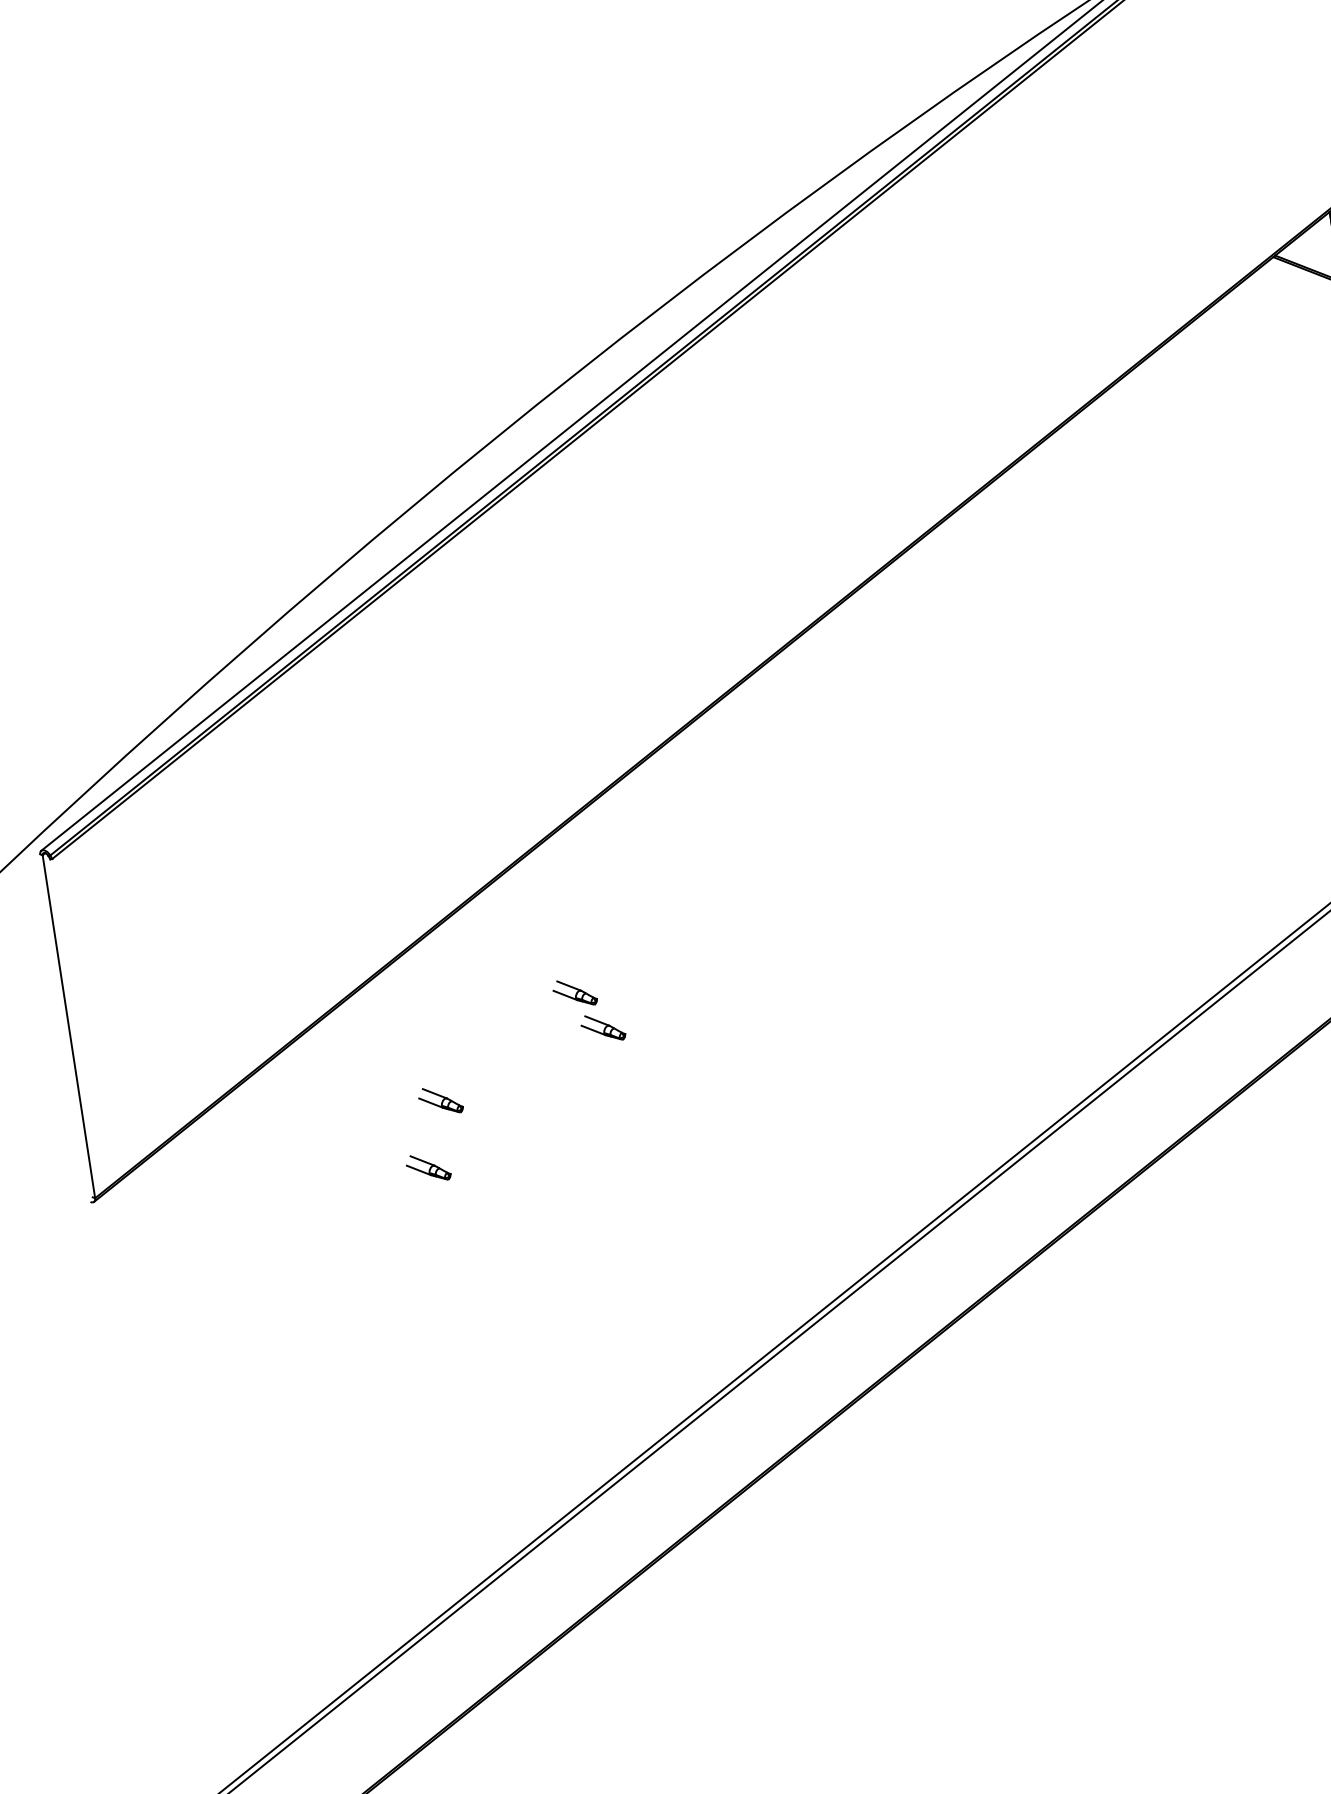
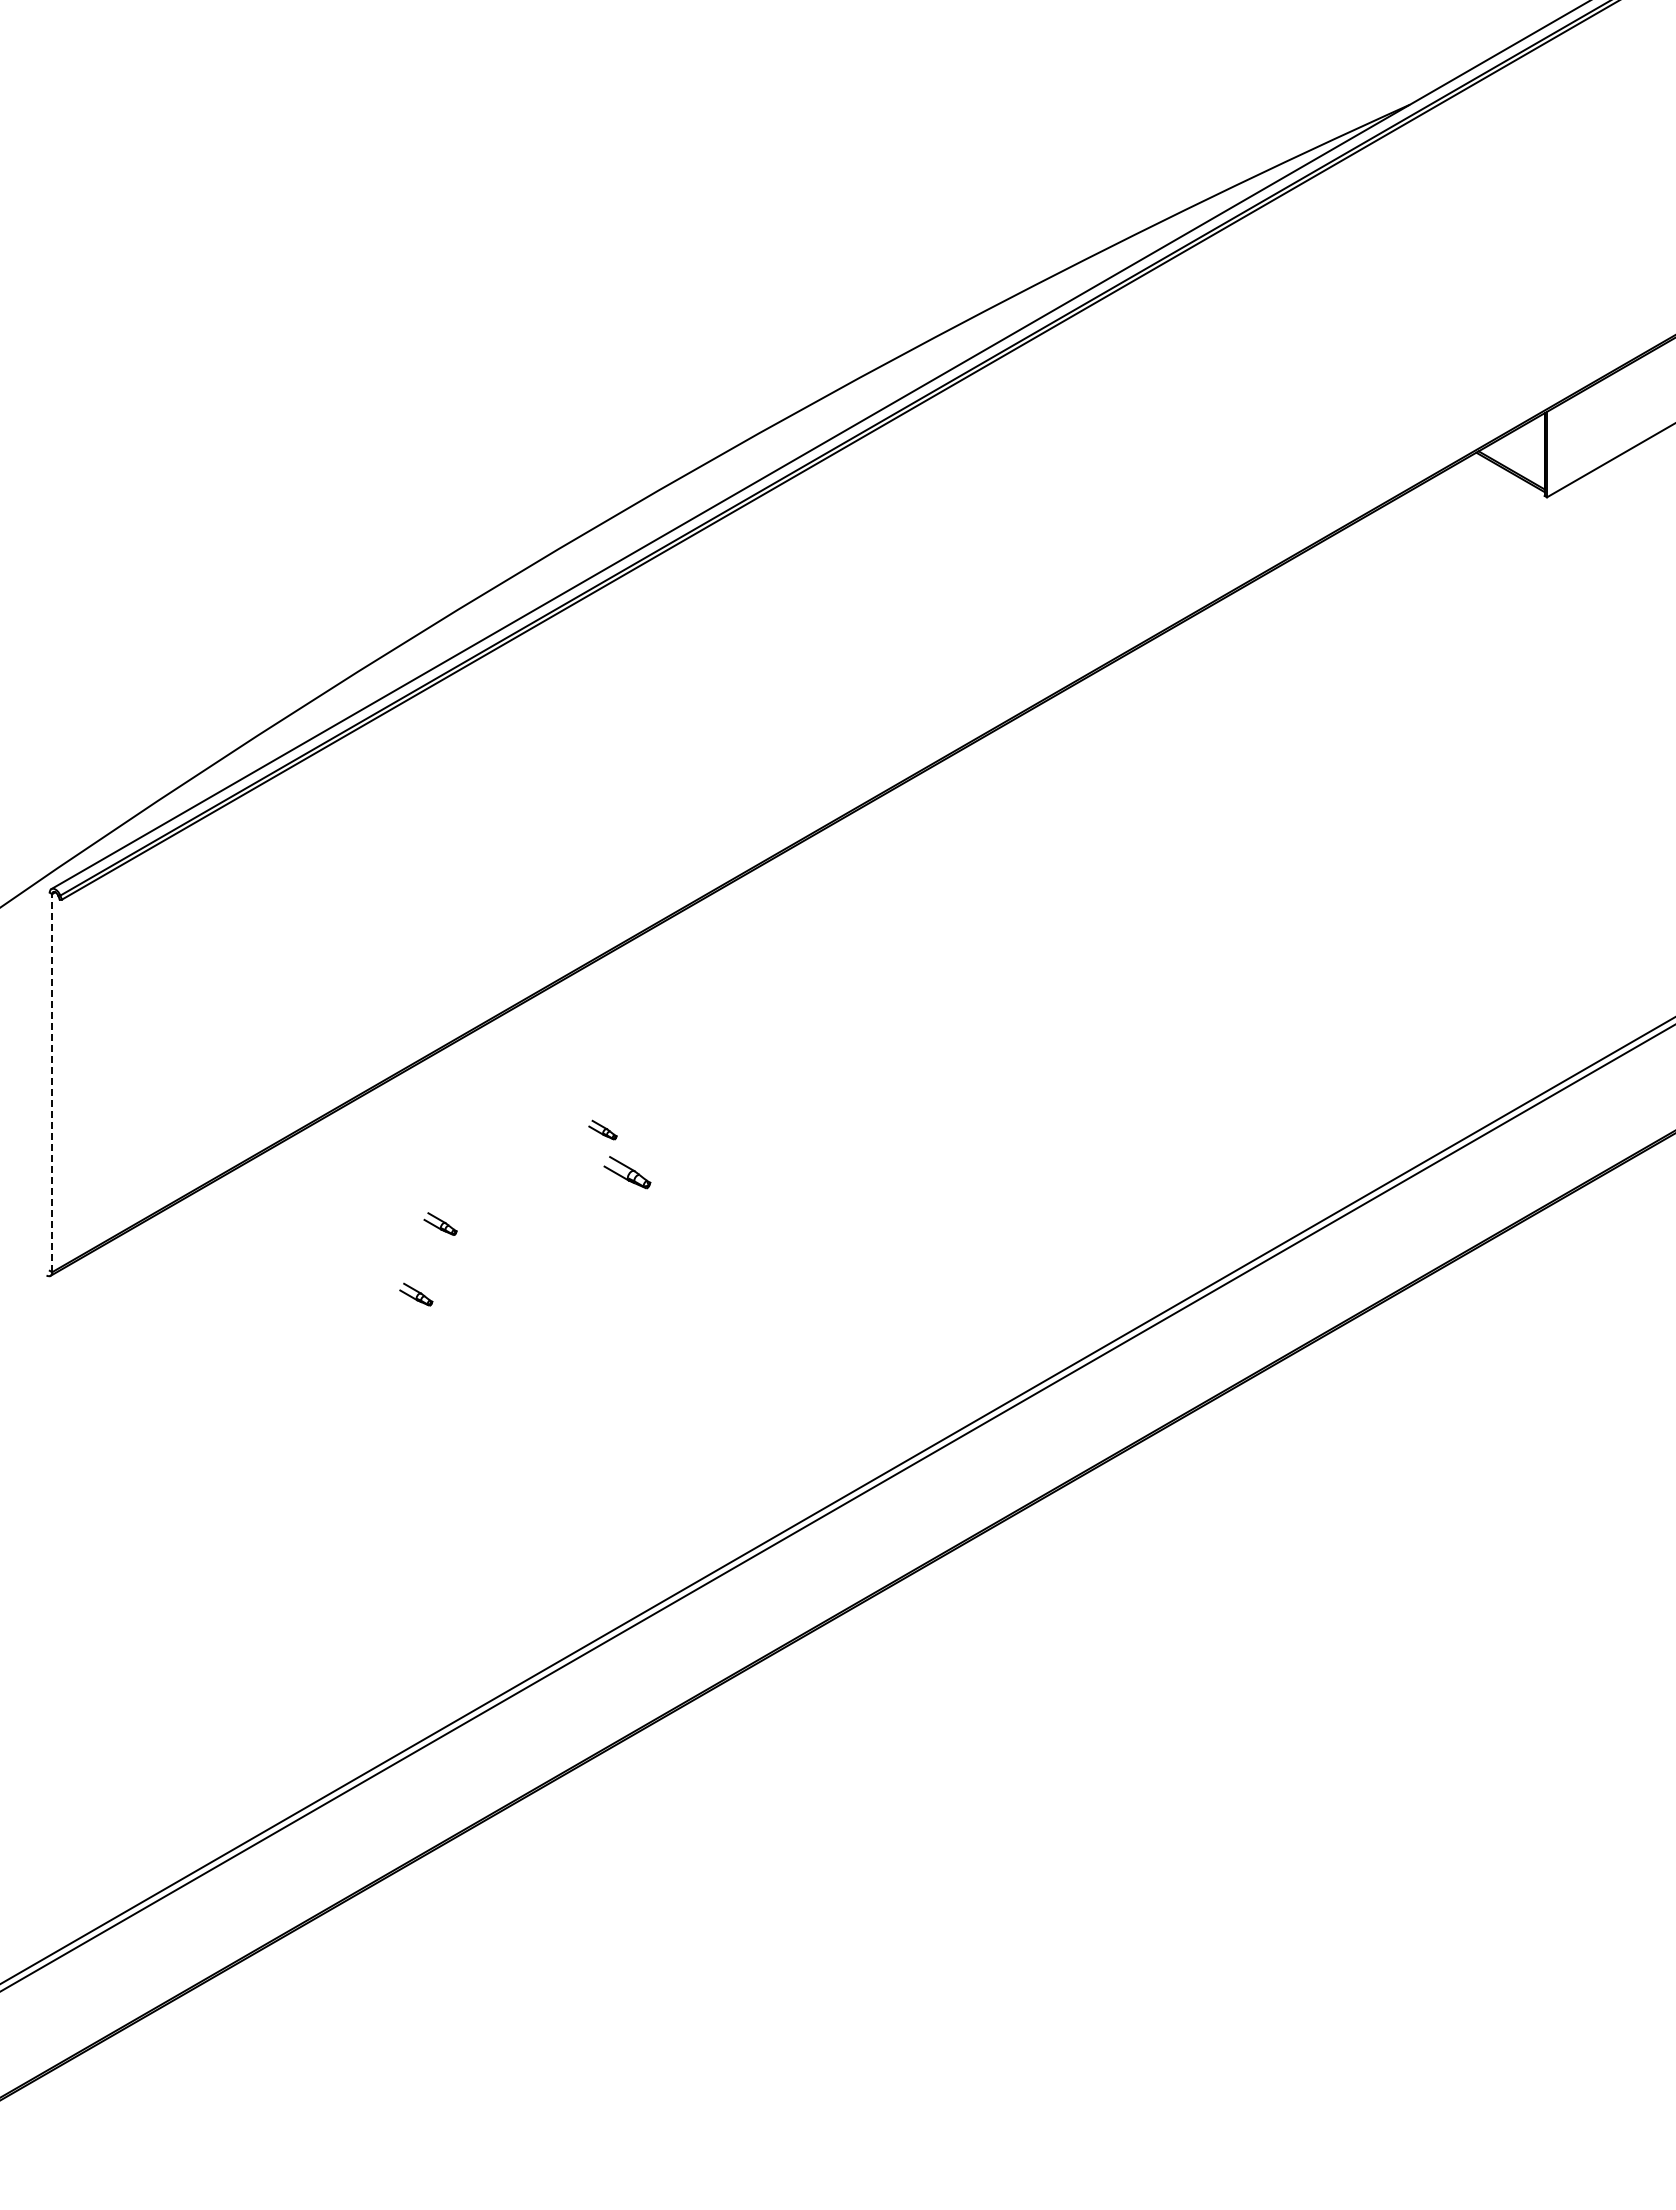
part: (574, 992) -> (602, 1129), size x0.6
line: (69, 1026) -> (52, 1082), solid -> dashed
part: (440, 1100) -> (440, 1223), size x0.7
part: (428, 1167) -> (416, 1294), size x0.7

